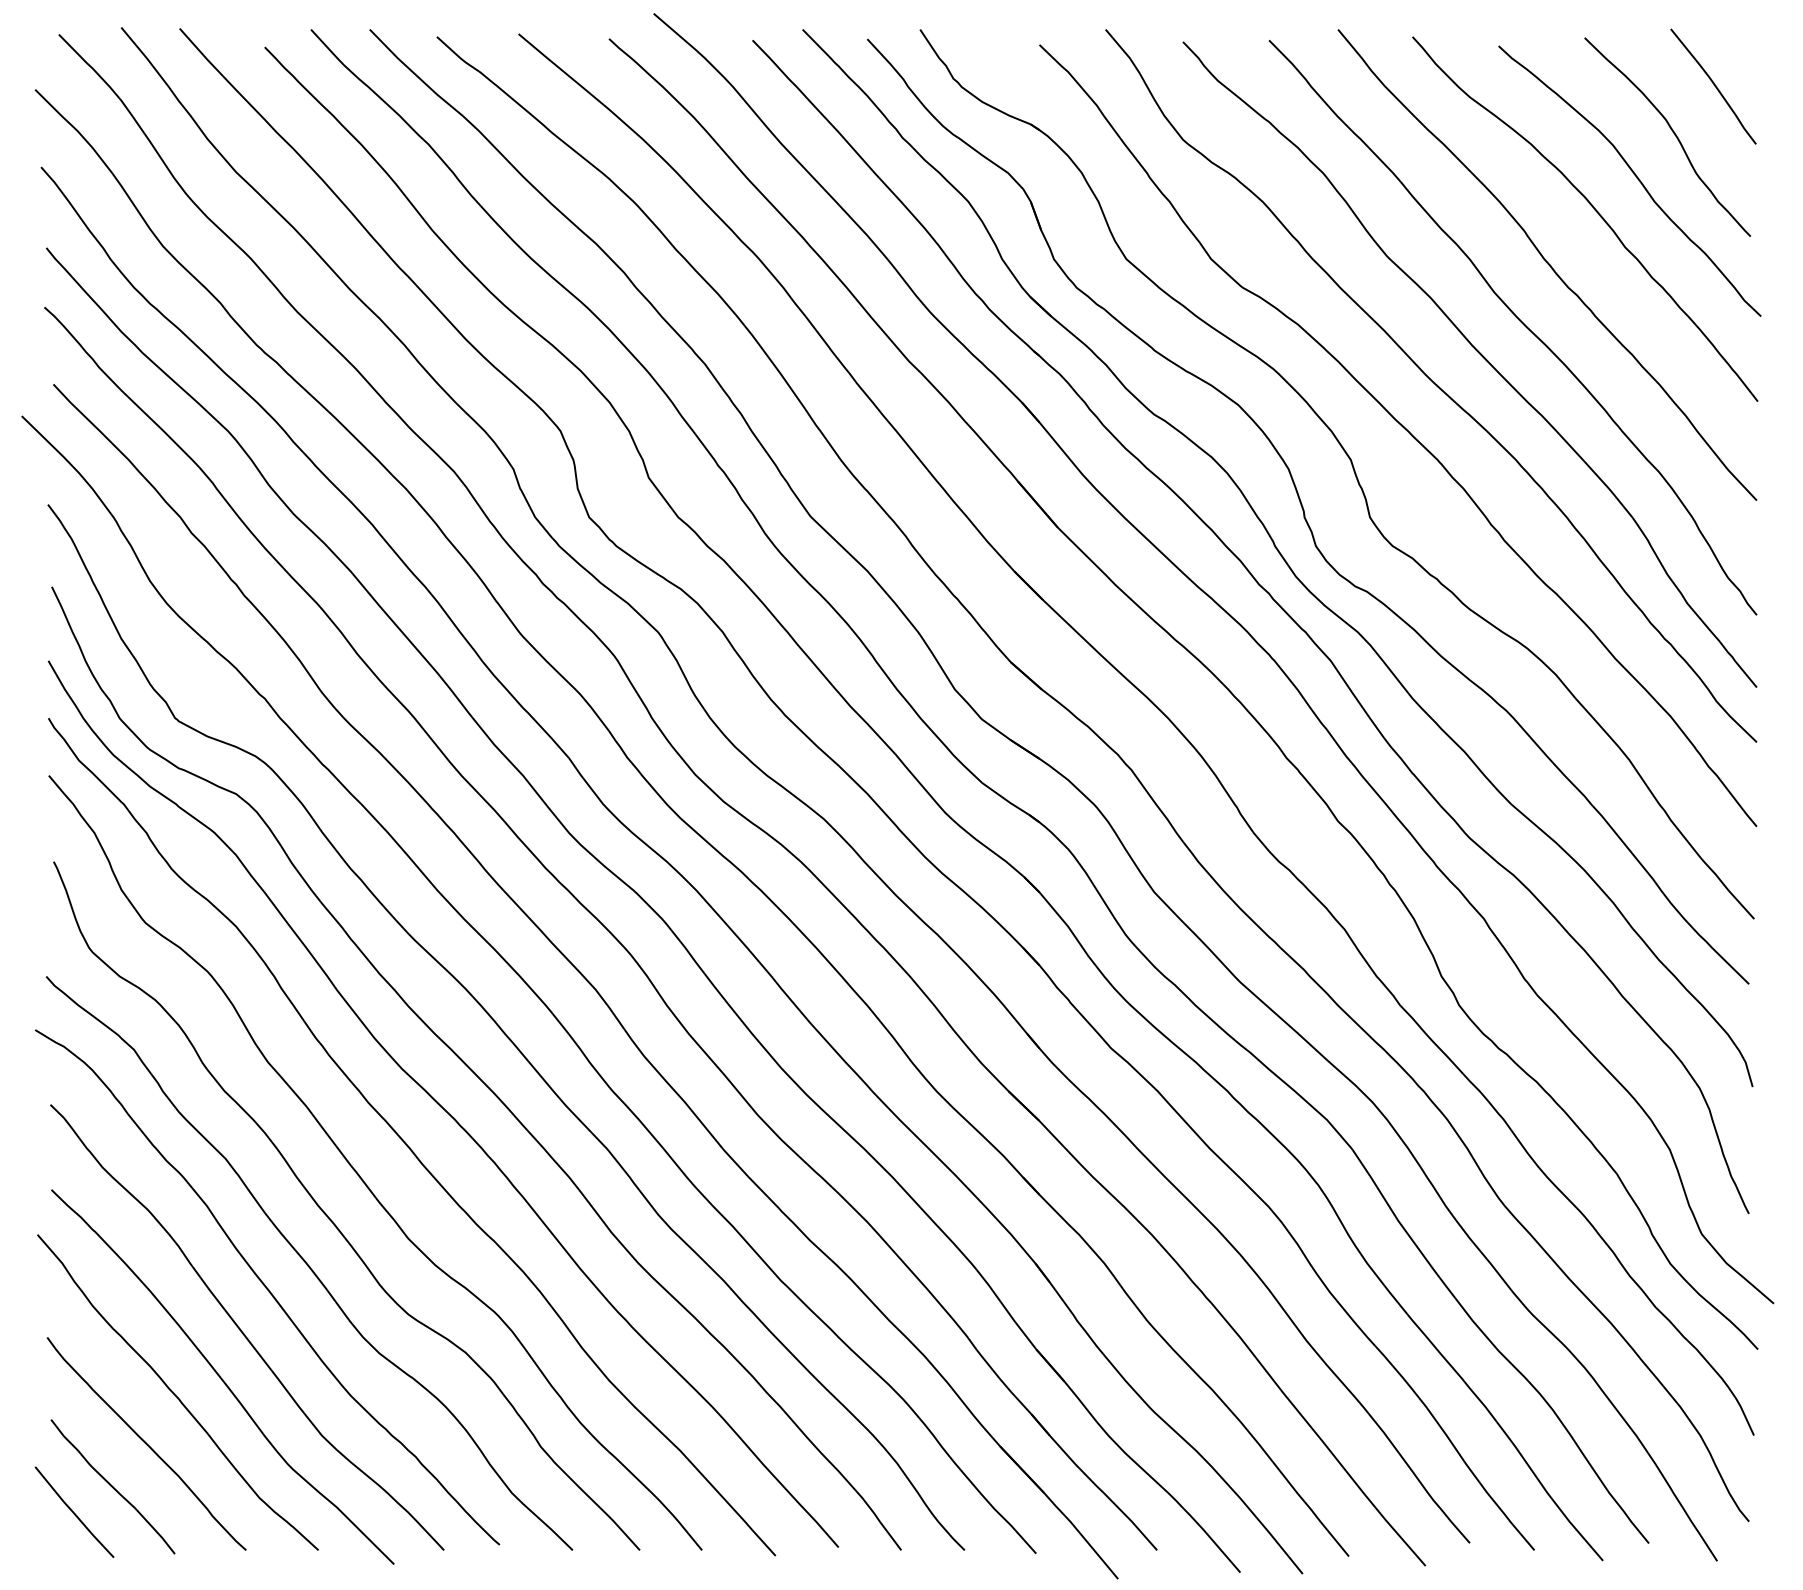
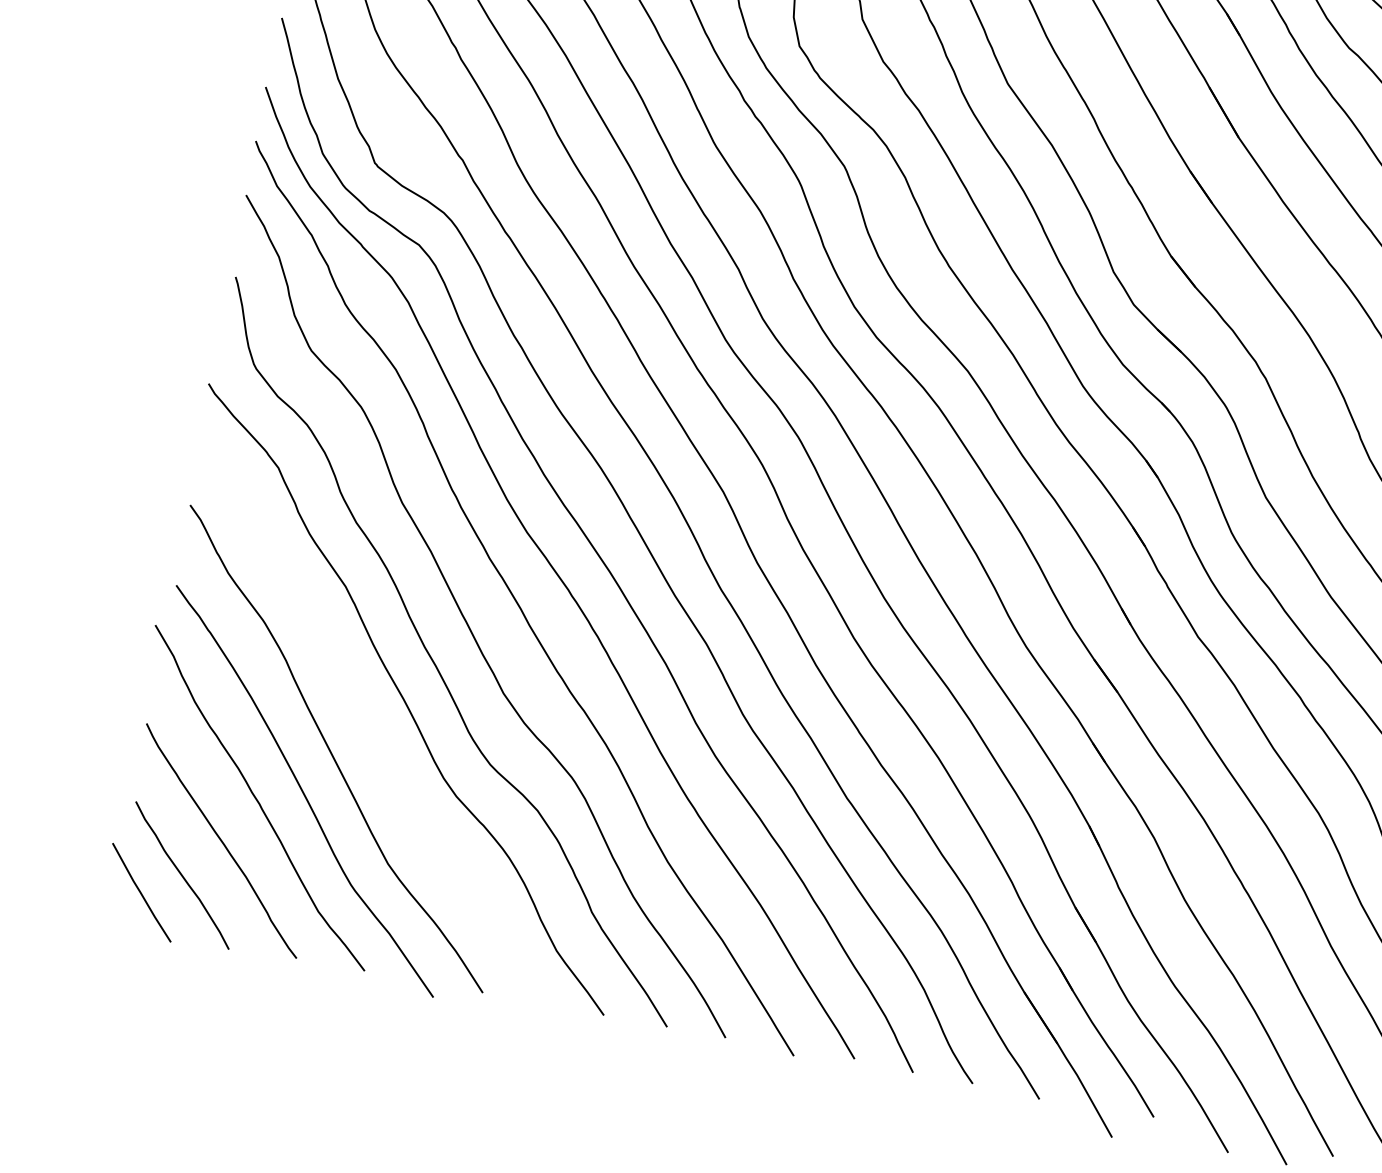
curve: (267, 1287) -> (362, 714), removed

